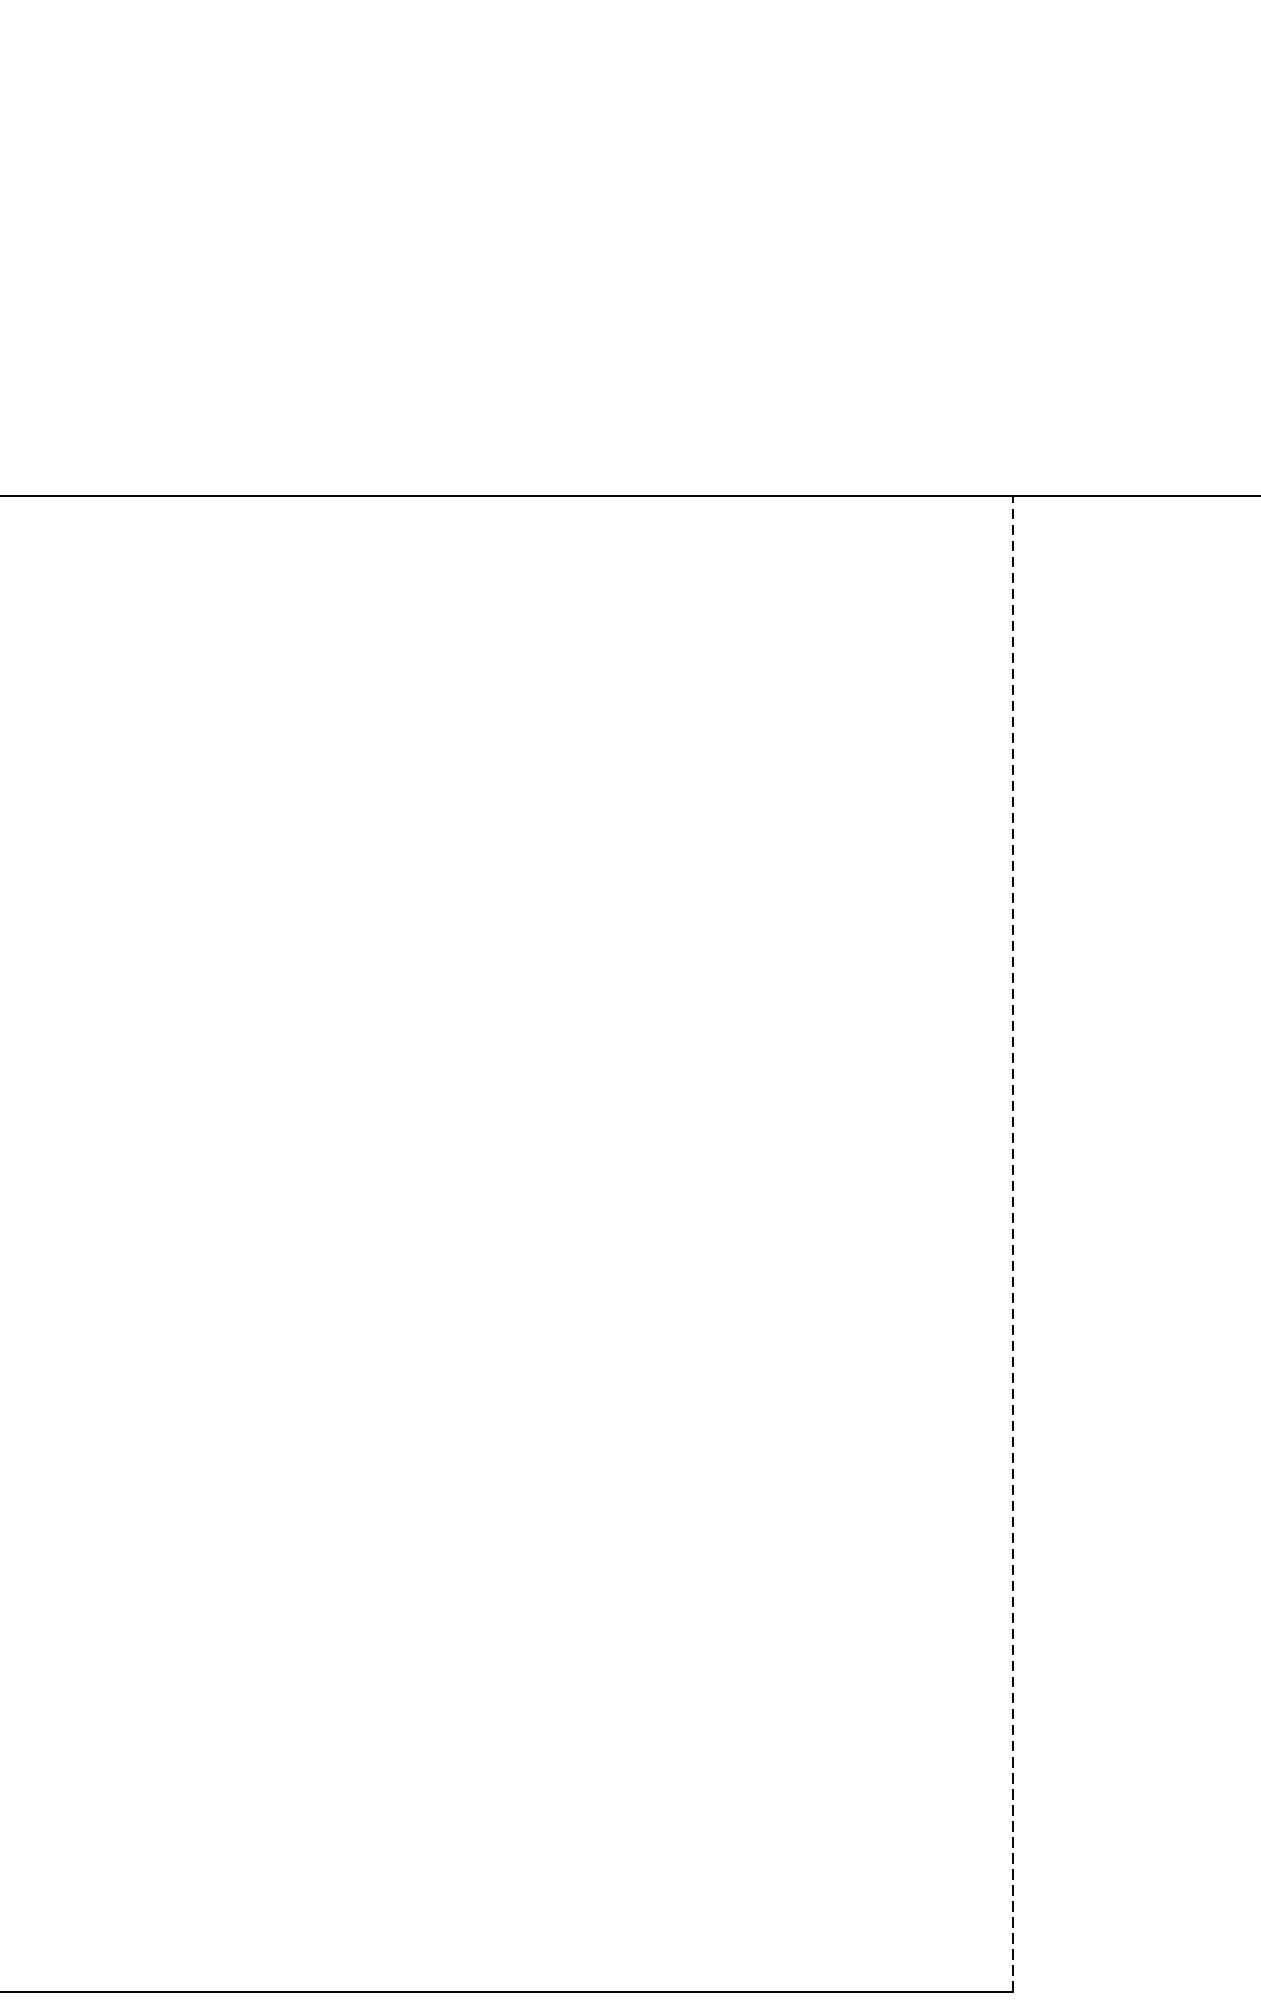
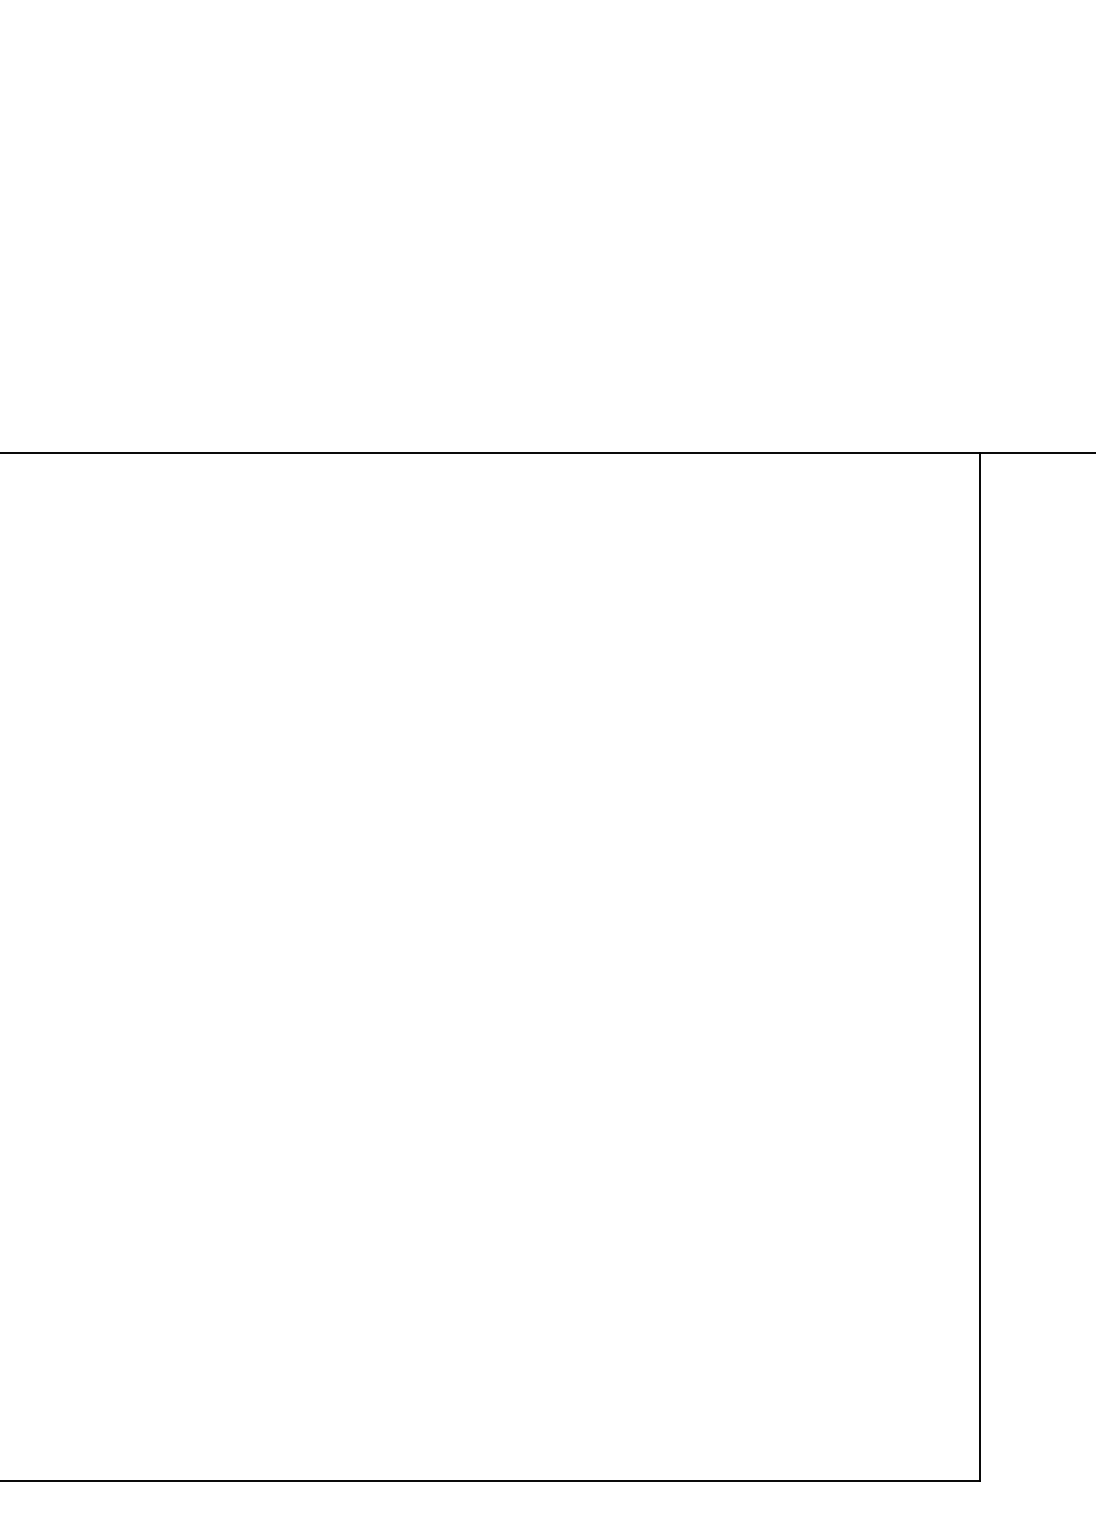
line: (1012, 1243) -> (980, 966), dashed -> solid

